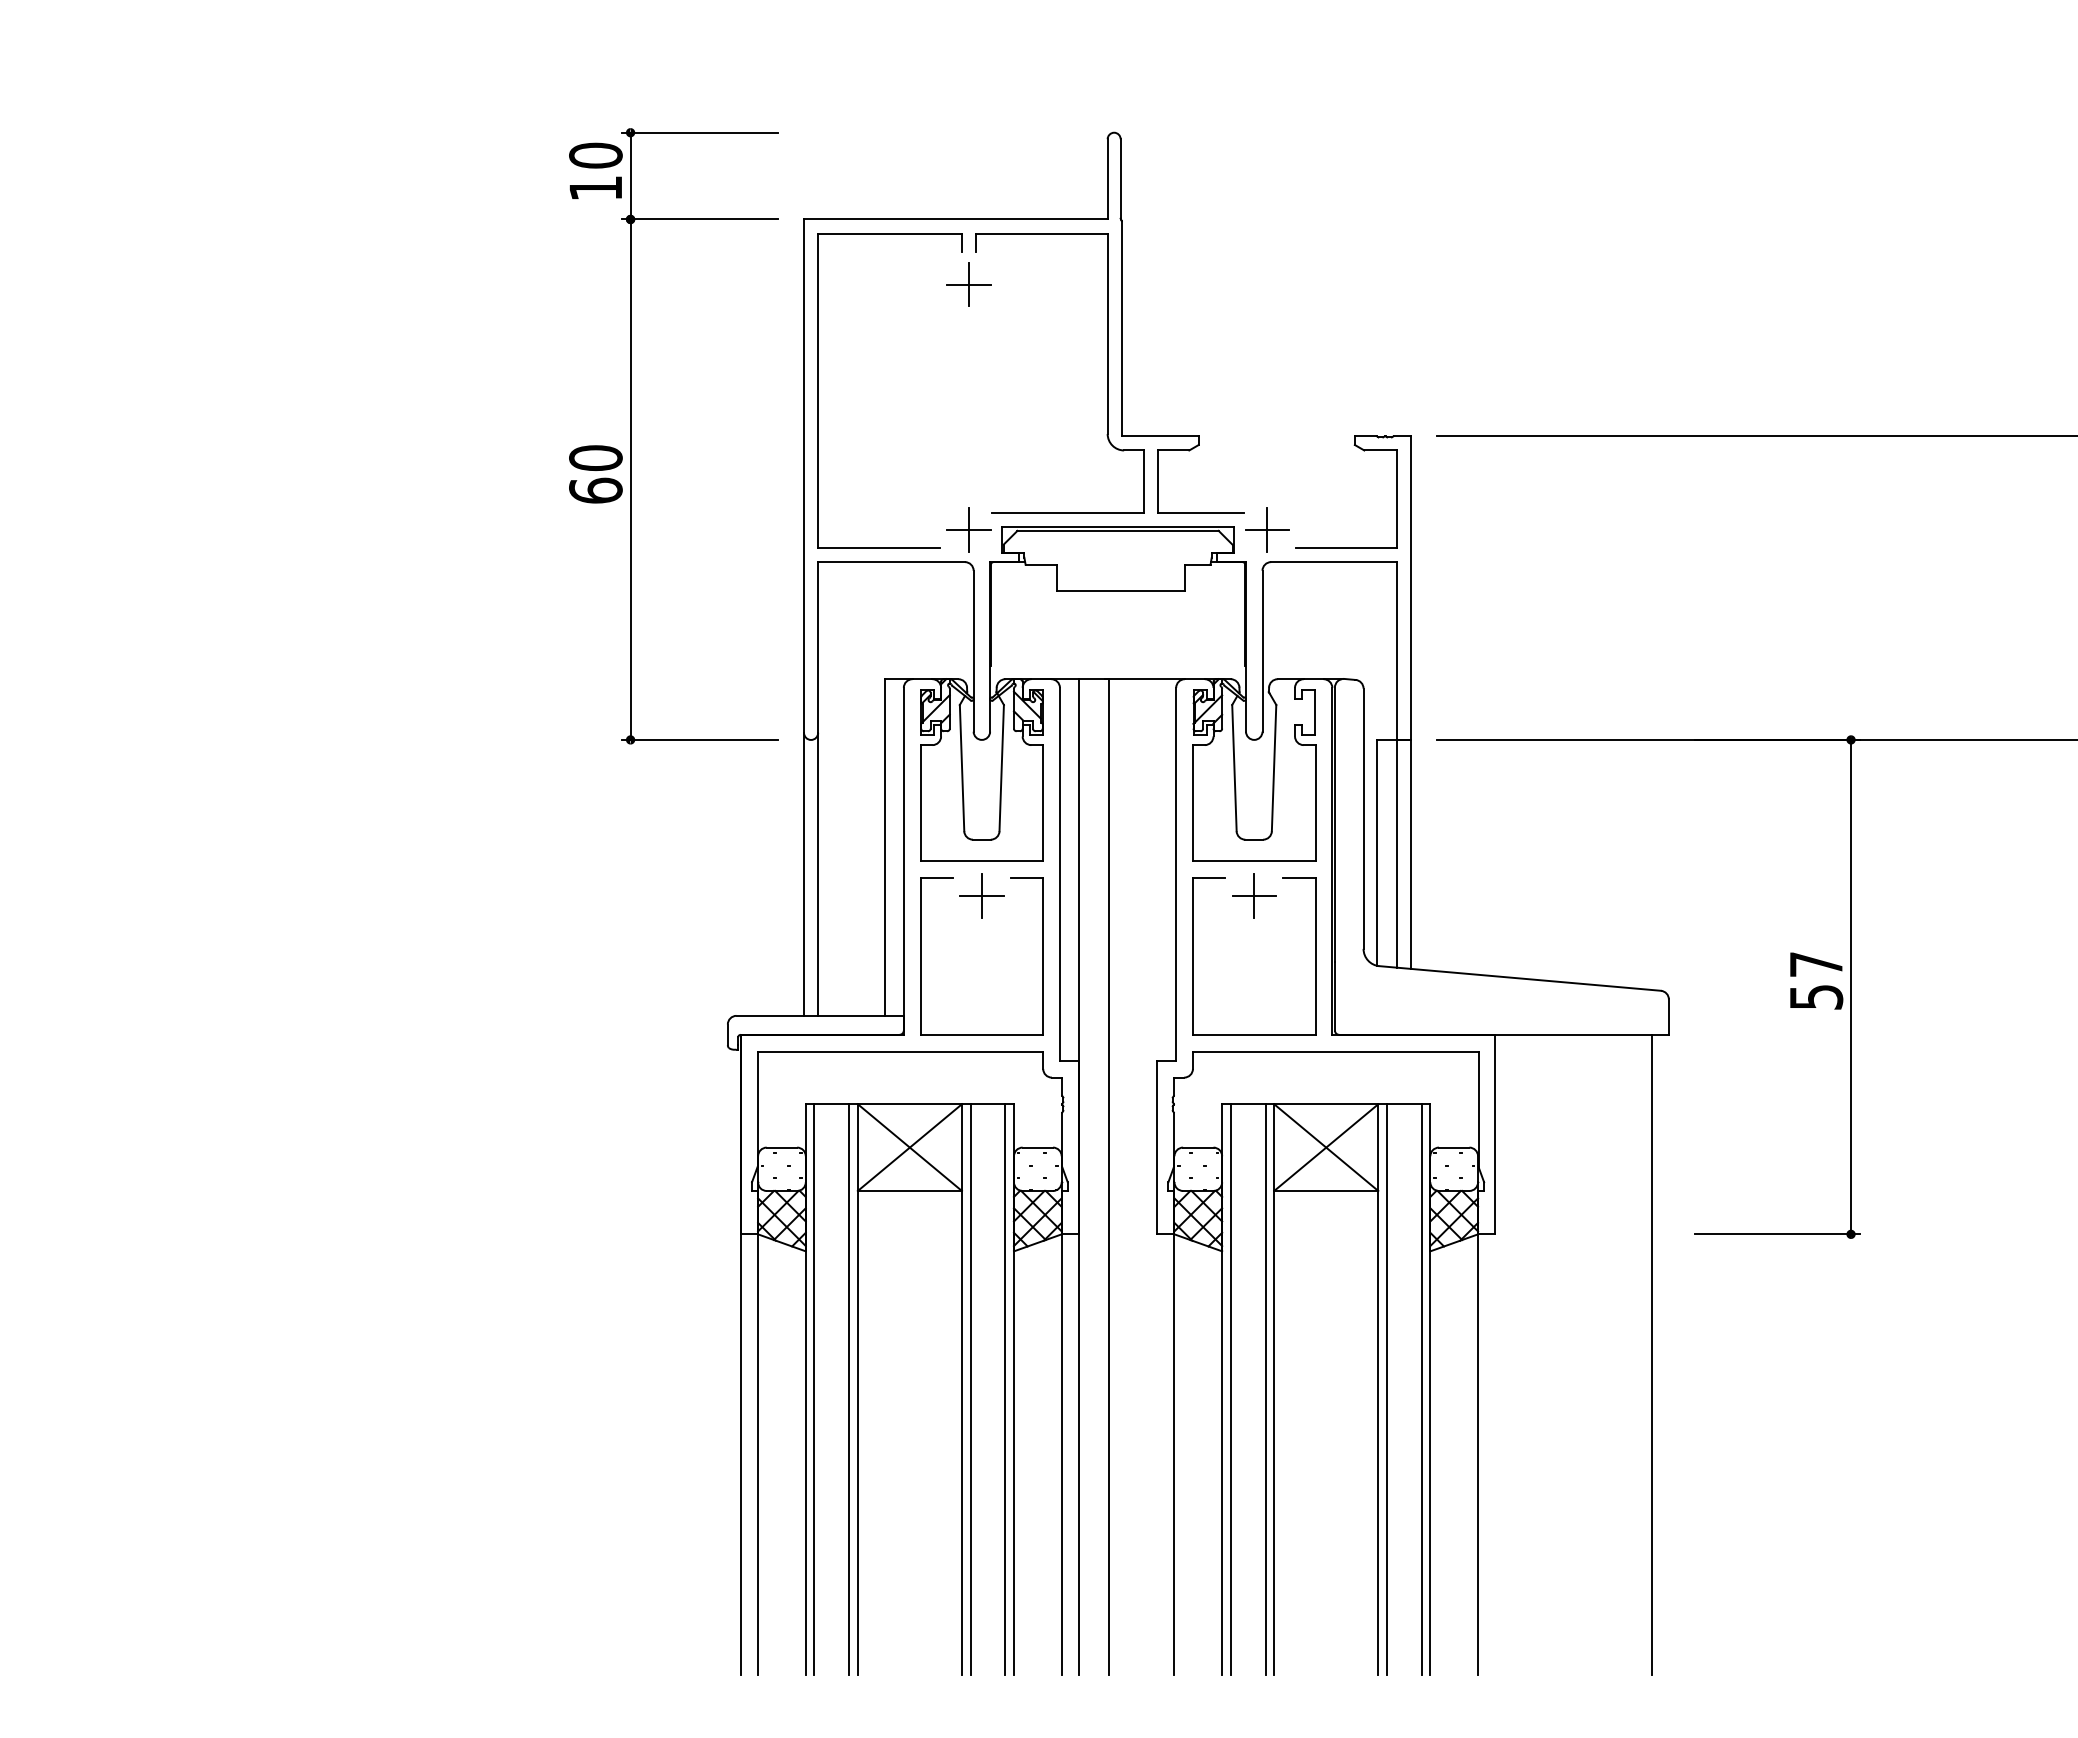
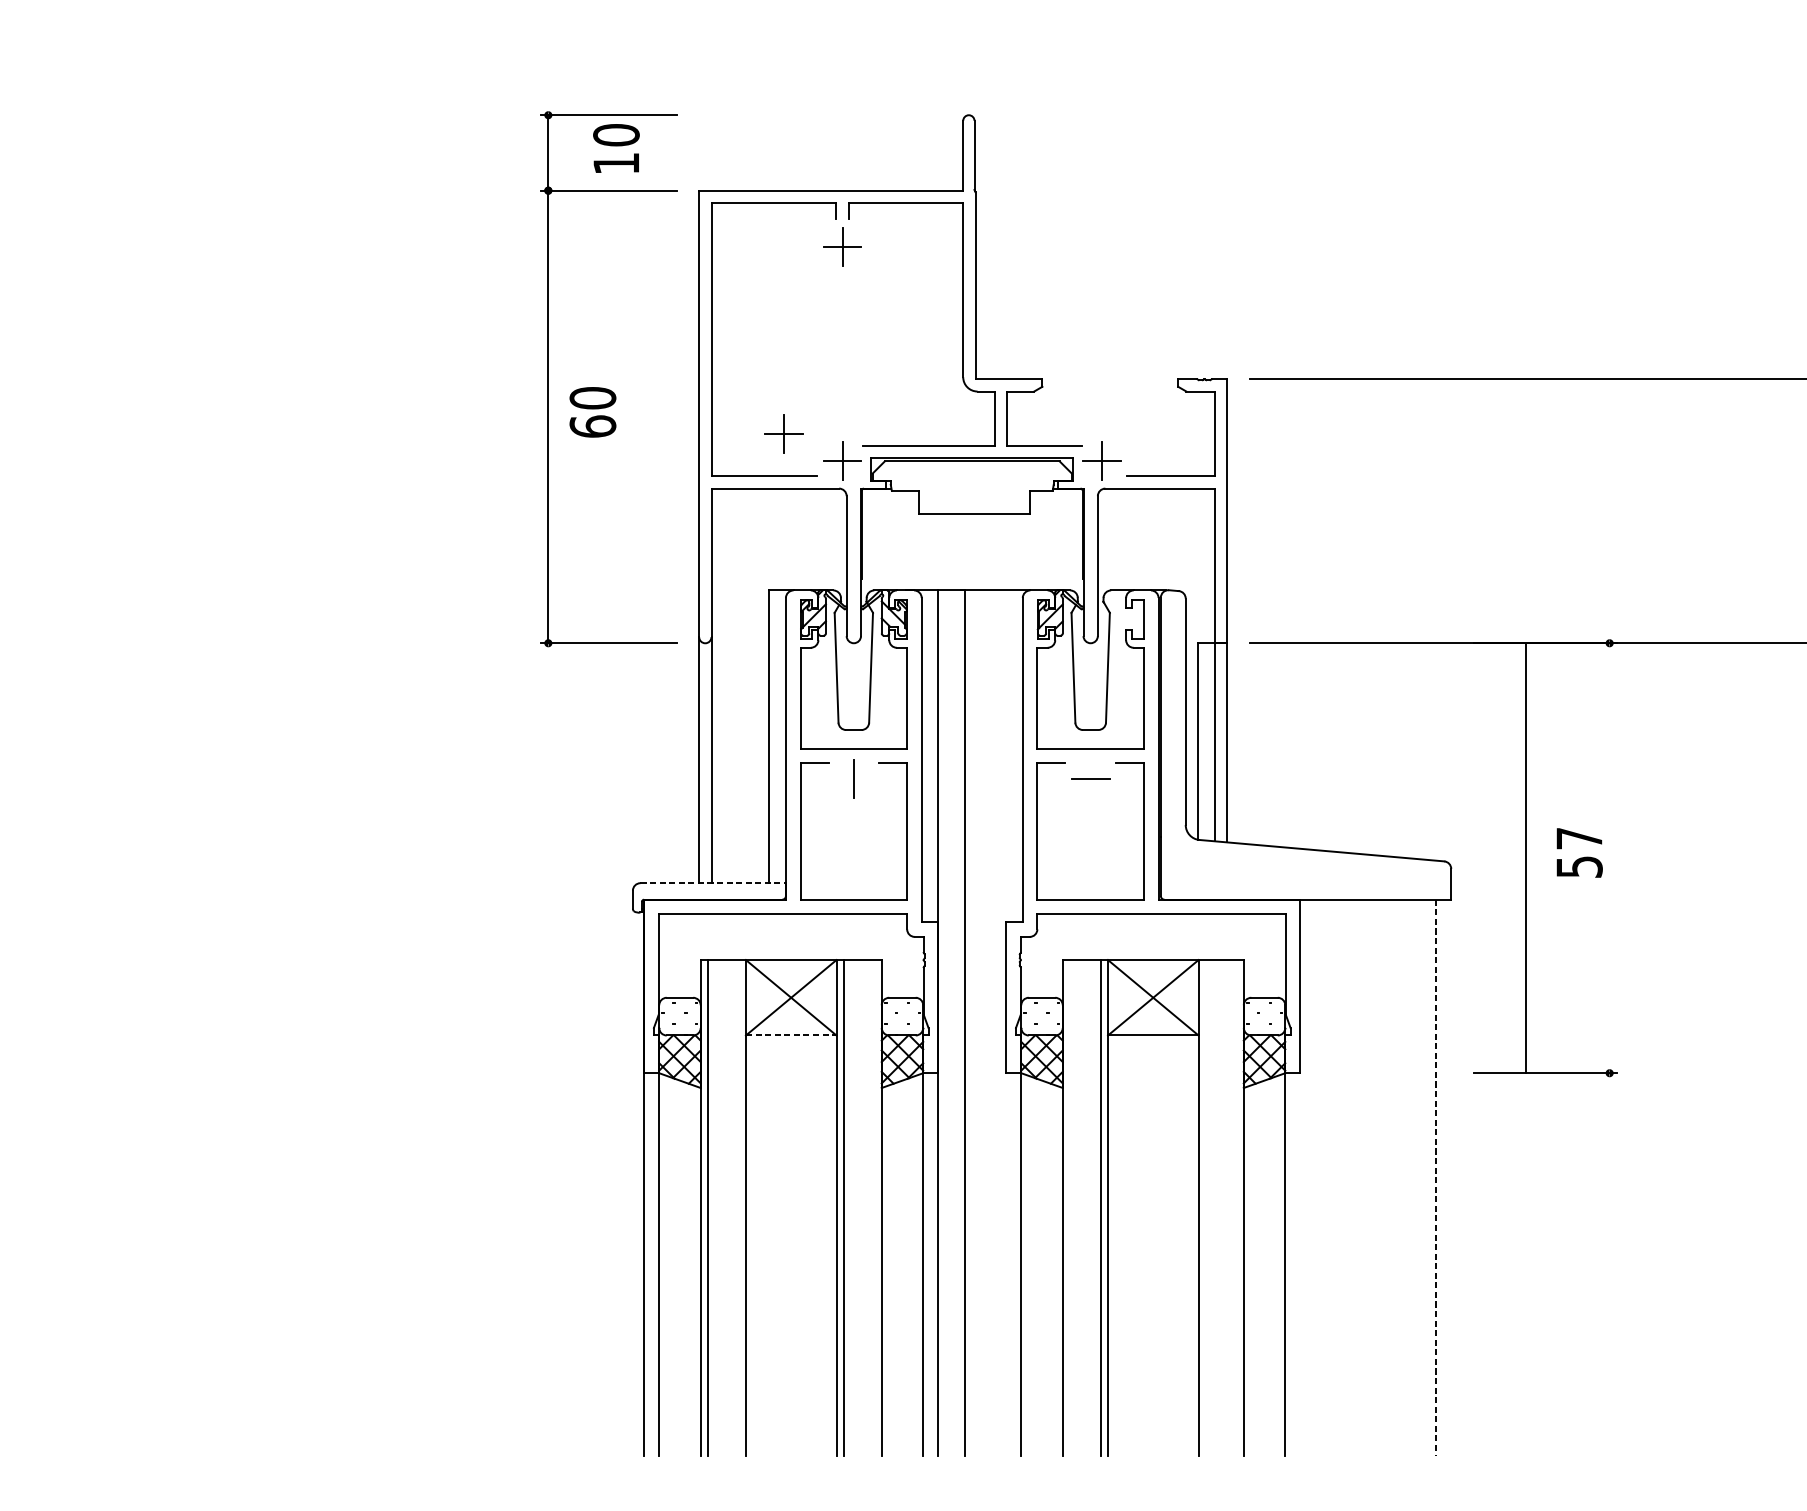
text: (595, 170) -> (616, 148), moved
text: (595, 474) -> (592, 412), moved
part: (901, 498) -> (783, 433), added
line: (1254, 895) -> (1090, 778), removed
line: (981, 896) -> (853, 779), removed
line: (1851, 986) -> (1526, 857), moved
line: (820, 1015) -> (713, 882), solid -> dashed
line: (910, 1190) -> (791, 1035), solid -> dashed
line: (1651, 1354) -> (1436, 1177), solid -> dashed
line: (849, 1389) -> (738, 1208), removed
line: (1005, 1389) -> (874, 1208), removed
line: (1230, 1389) -> (1070, 1208), removed
line: (1386, 1389) -> (1205, 1208), removed
line: (1421, 1389) -> (1236, 1208), removed

